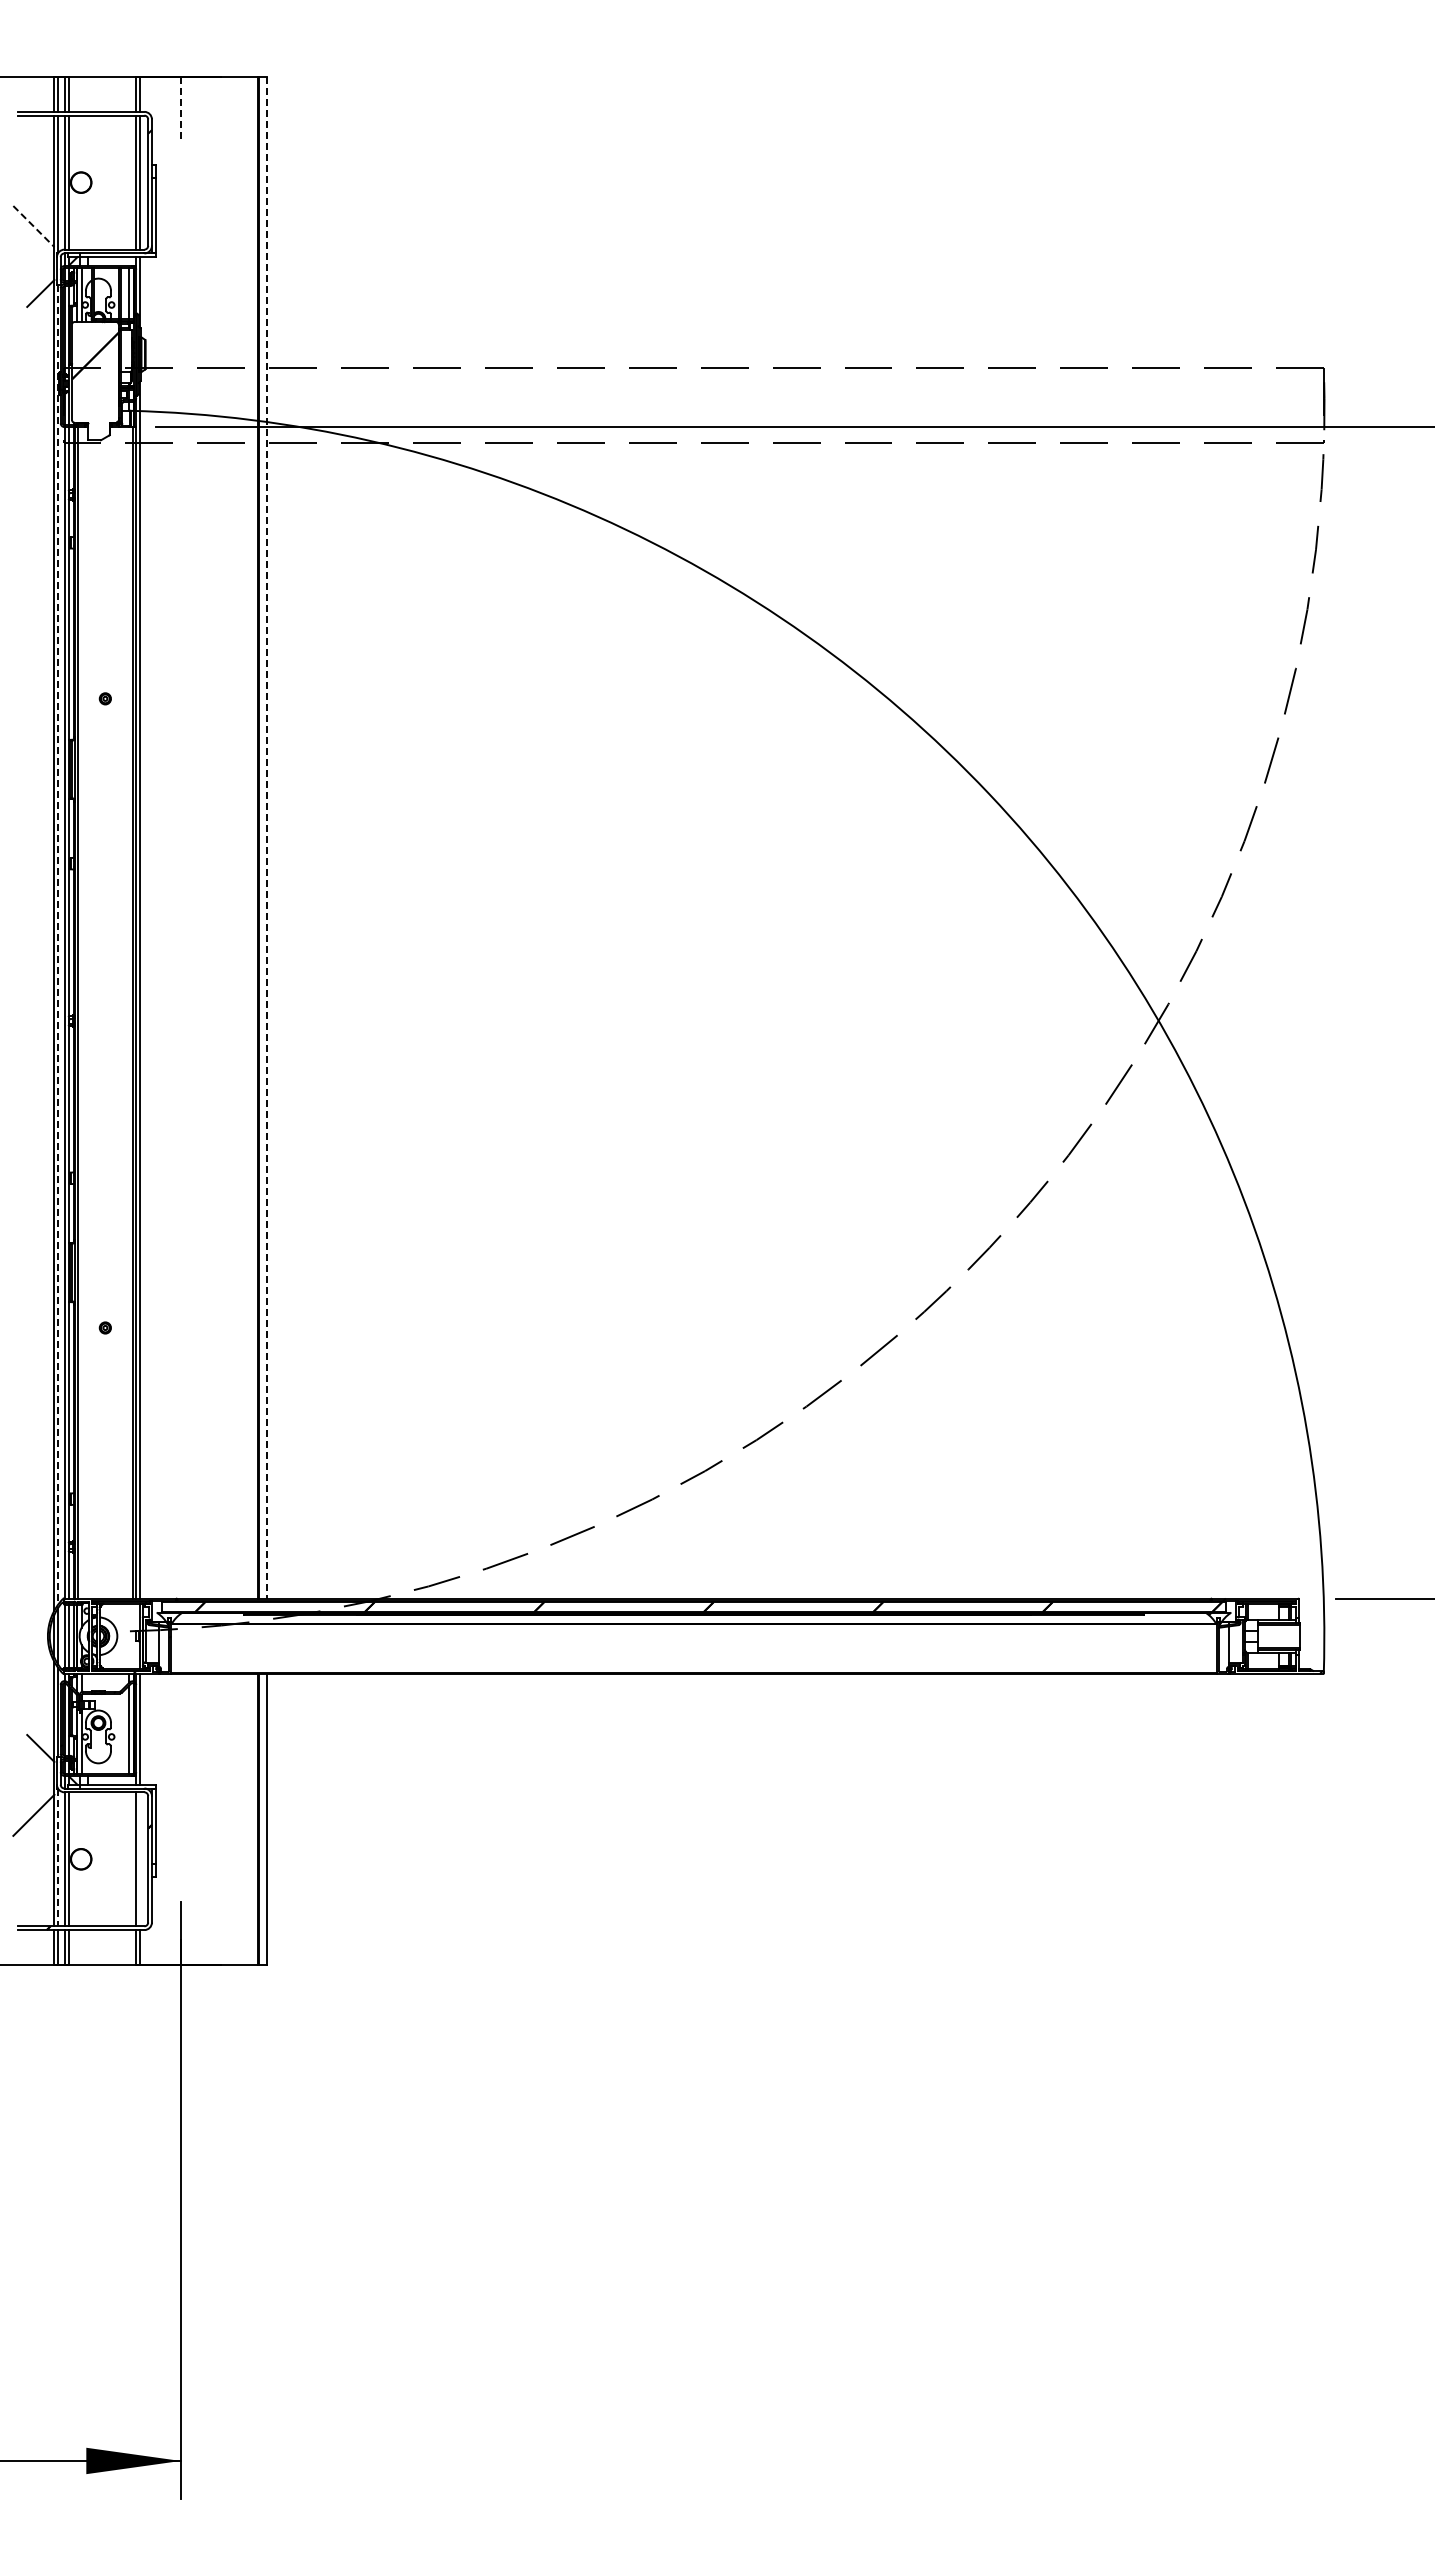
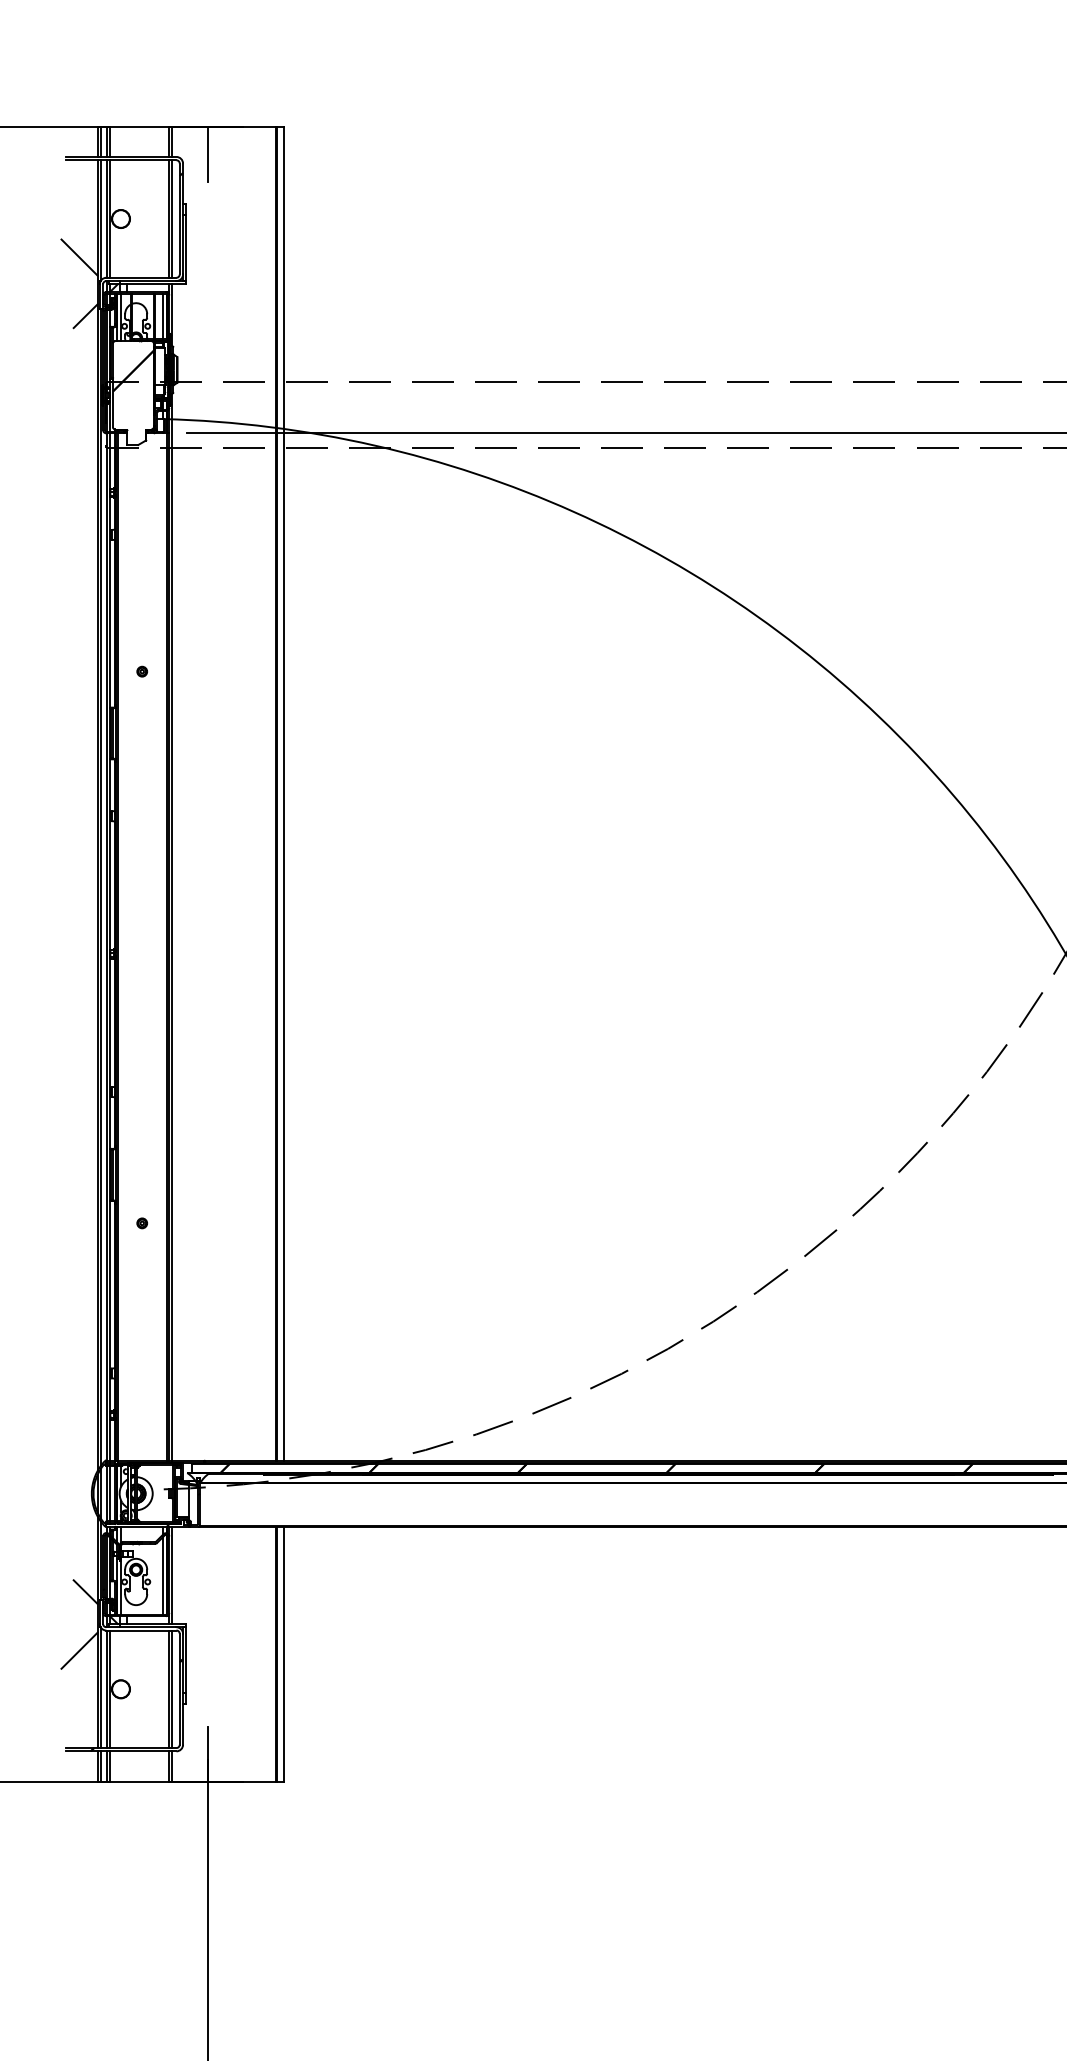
line: (180, 109) -> (208, 154), dashed -> solid
line: (34, 226) -> (80, 257), dashed -> solid
line: (266, 837) -> (283, 793), dashed -> solid
line: (58, 944) -> (101, 887), dashed -> solid
line: (58, 1857) -> (101, 1687), dashed -> solid
line: (139, 1859) -> (172, 1689), added

